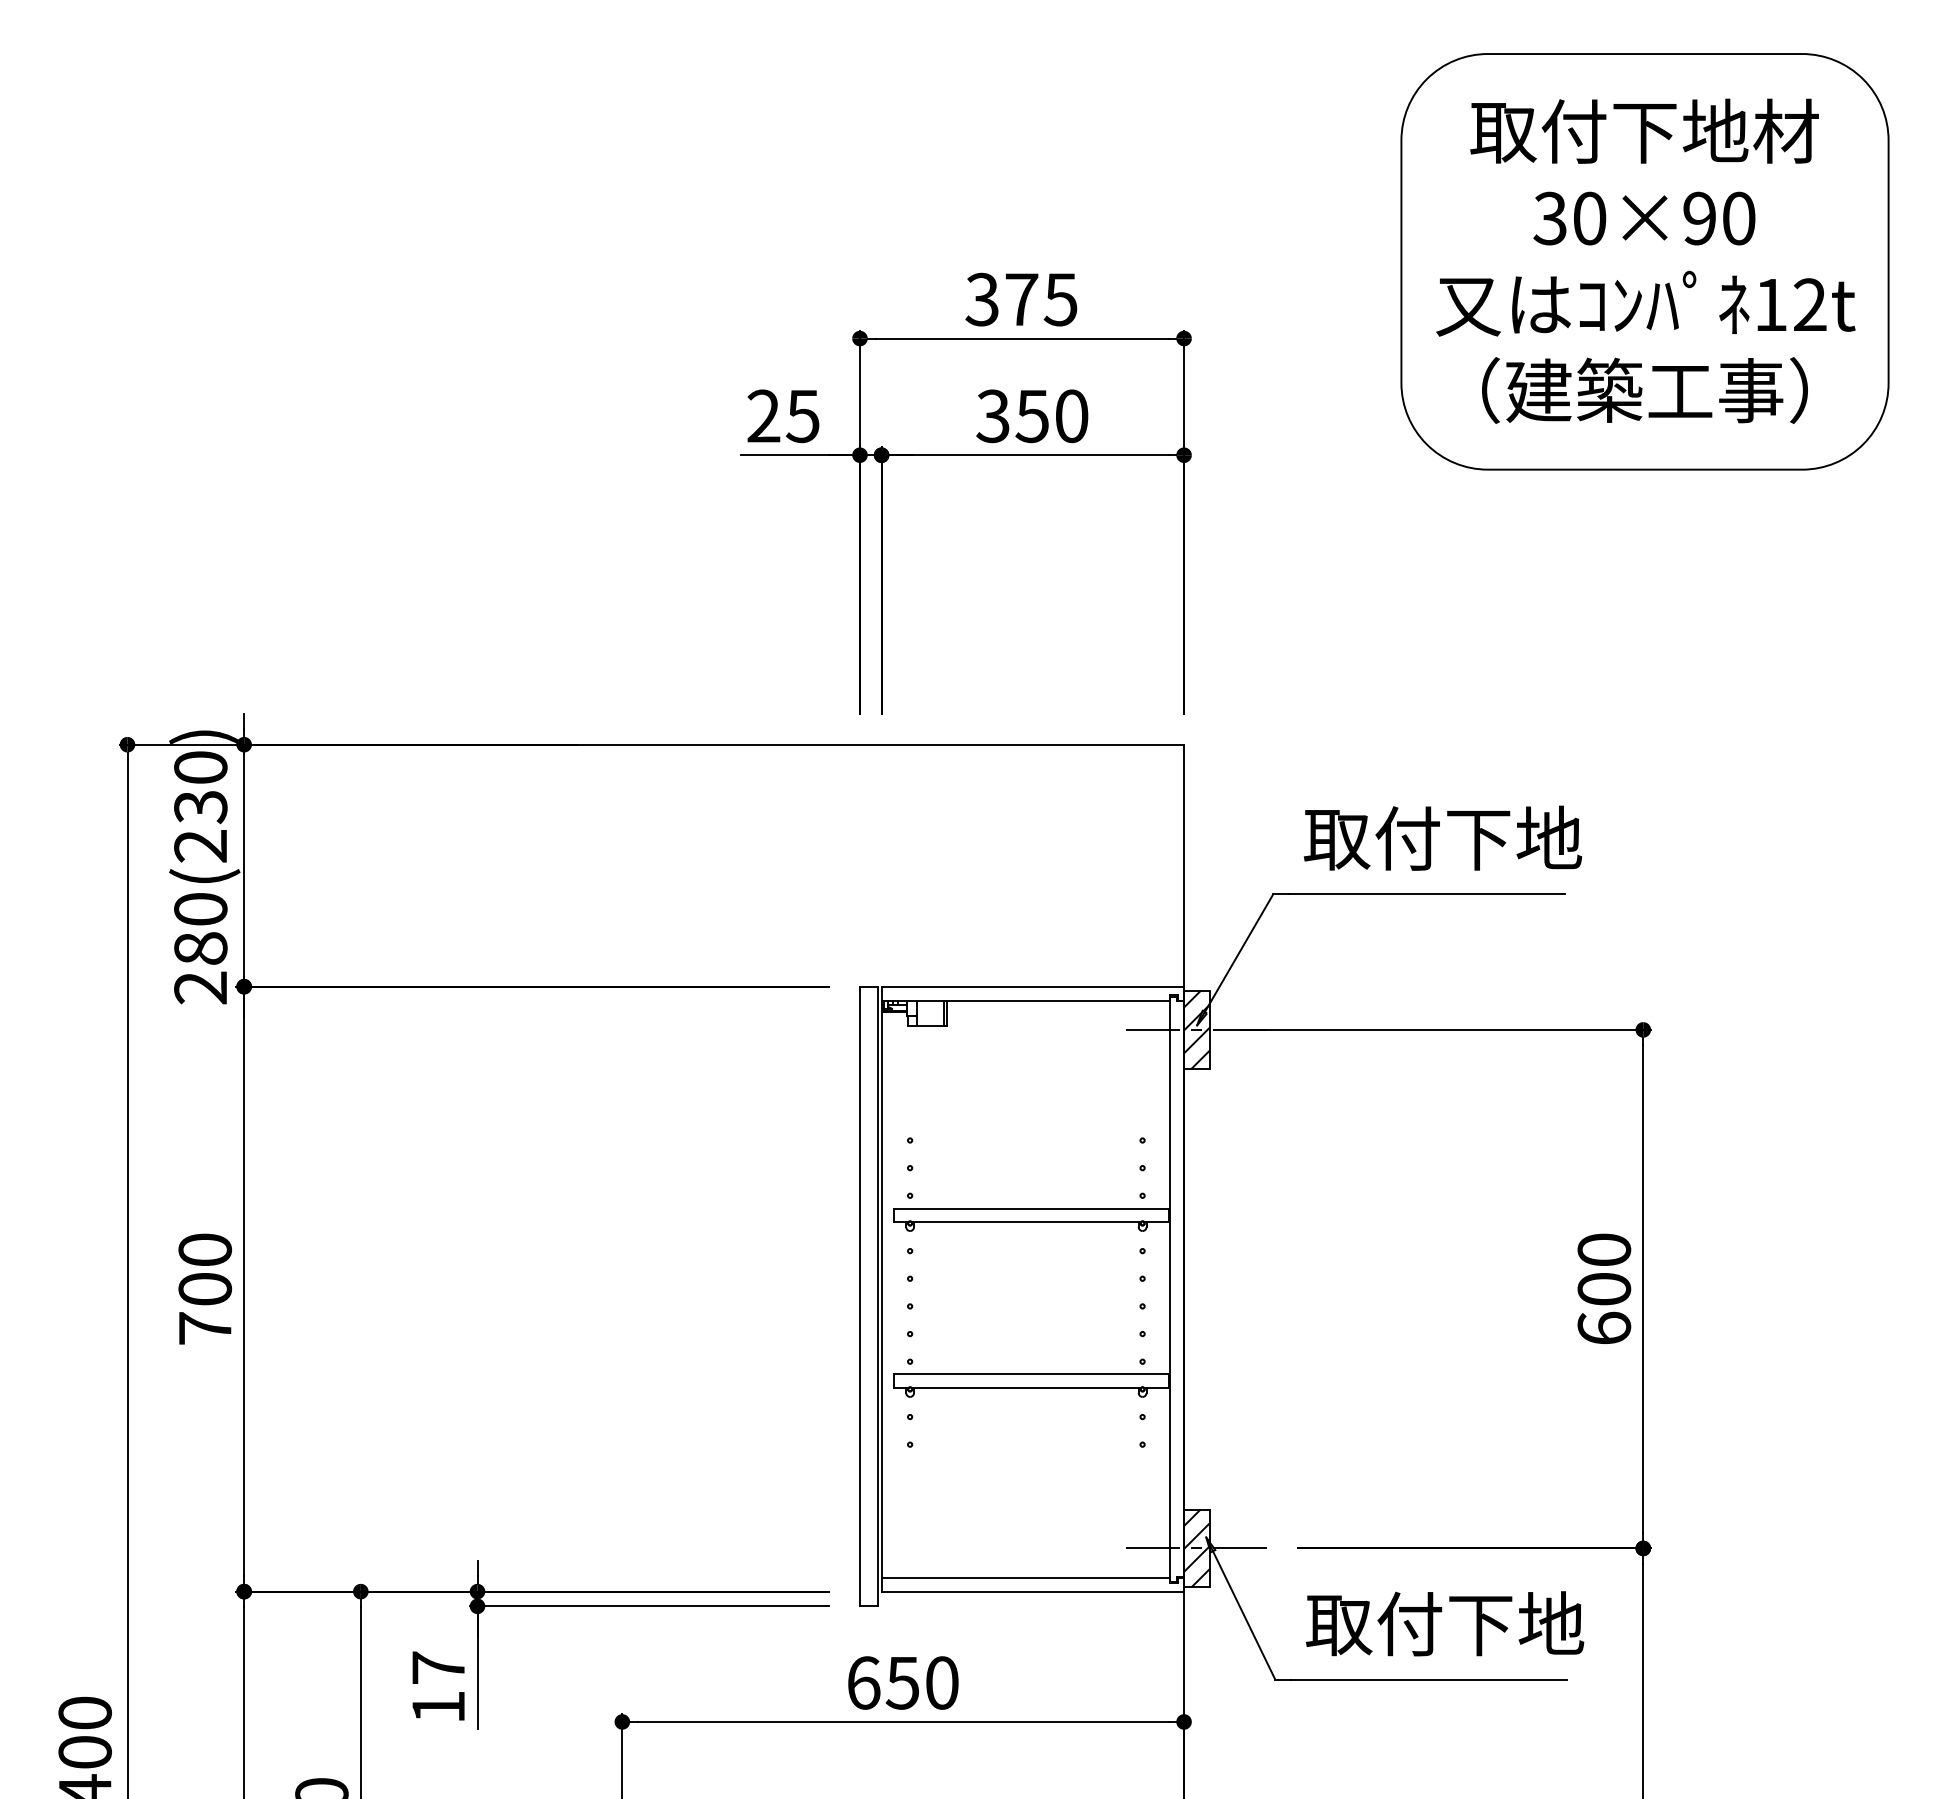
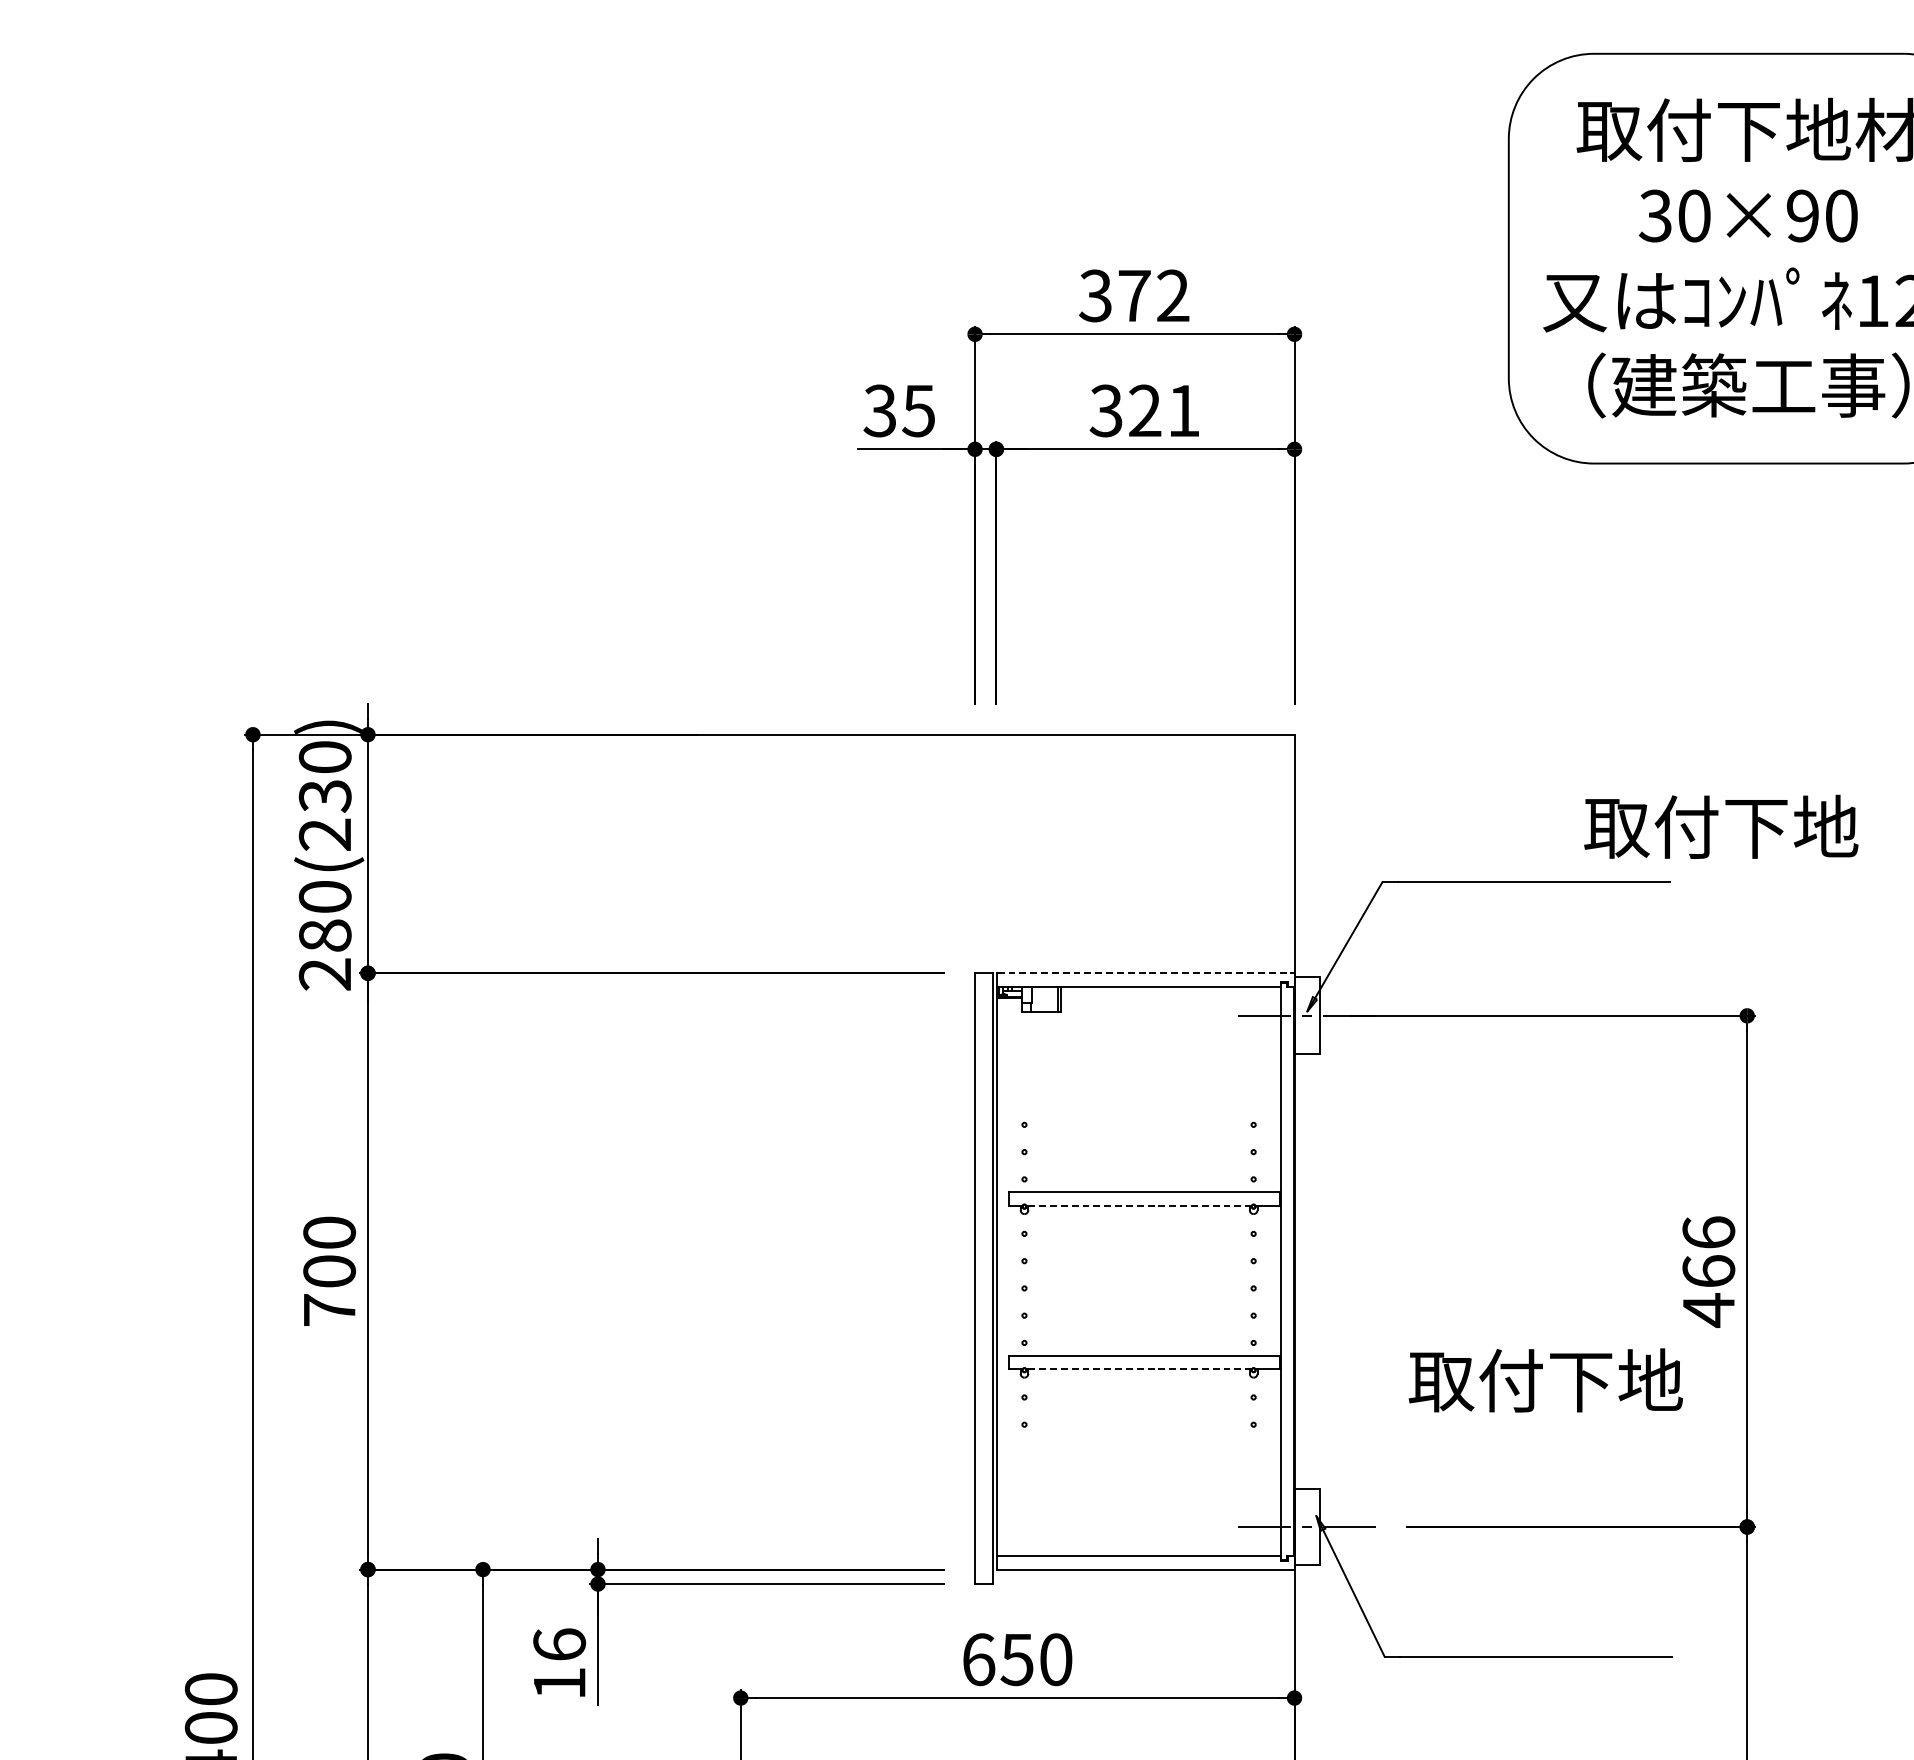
text: (1060, 299) -> (1172, 295), 375 -> 372
text: (763, 416) -> (879, 411), 25 -> 35
text: (1051, 416) -> (1163, 411), 350 -> 321
text: (1442, 837) -> (1720, 826), moved
line: (1033, 986) -> (1146, 973), solid -> dashed
hatch: (1197, 1029) -> (1307, 1015), removed
line: (1026, 1222) -> (1139, 1205), solid -> dashed
text: (1604, 1289) -> (1708, 1271), 600 -> 466
line: (1026, 1388) -> (1139, 1369), solid -> dashed
hatch: (1197, 1548) -> (1307, 1527), removed
text: (1445, 1623) -> (1546, 1380), moved
text: (438, 1667) -> (559, 1644), 17 -> 16

